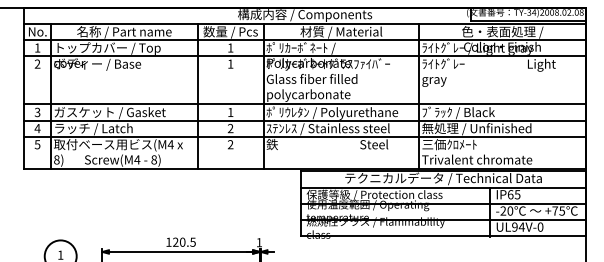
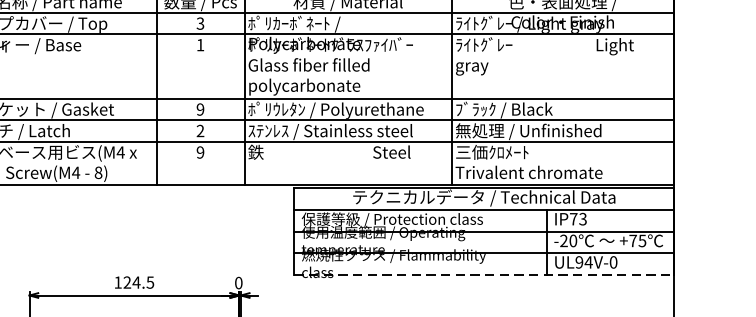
text: (230, 47) -> (200, 22), 1 -> 3
text: (230, 112) -> (200, 109), 1 -> 9
text: (230, 144) -> (200, 152), 2 -> 9
text: (513, 194) -> (577, 218), IP65 -> IP73
line: (443, 236) -> (484, 274), solid -> dashed
text: (182, 241) -> (136, 281), 120.5 -> 124.5
text: (259, 242) -> (238, 282), 1 -> 0

